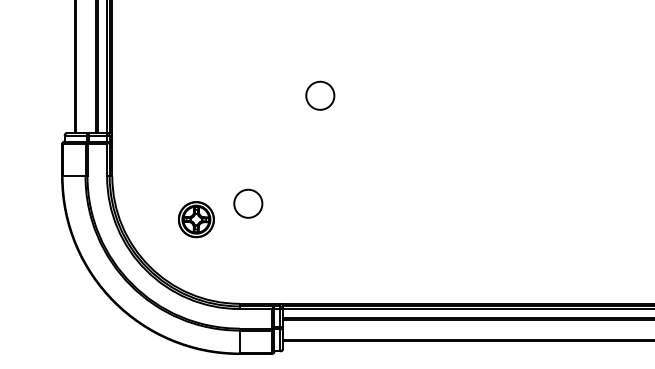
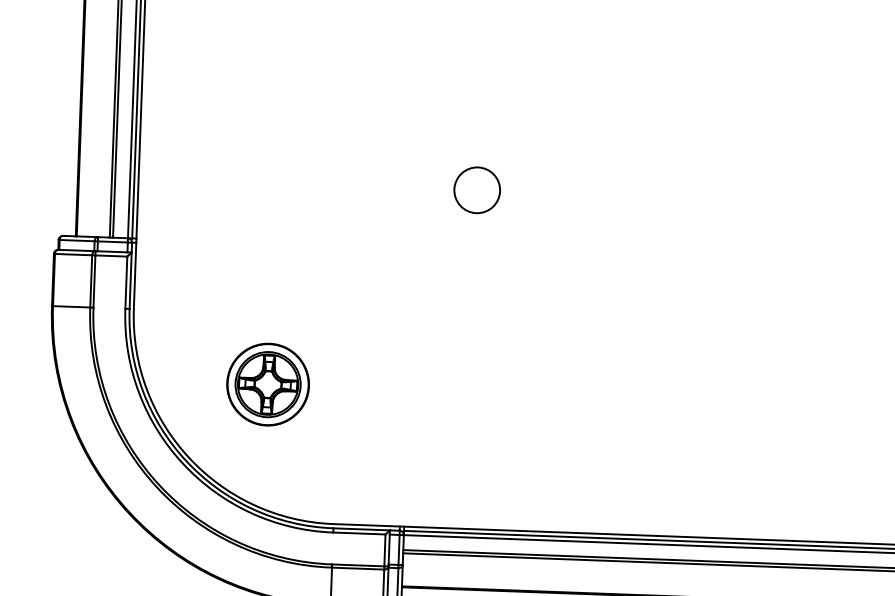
circle: (248, 203) -> (353, 361), removed
part: (196, 219) -> (268, 384), size x1.43

